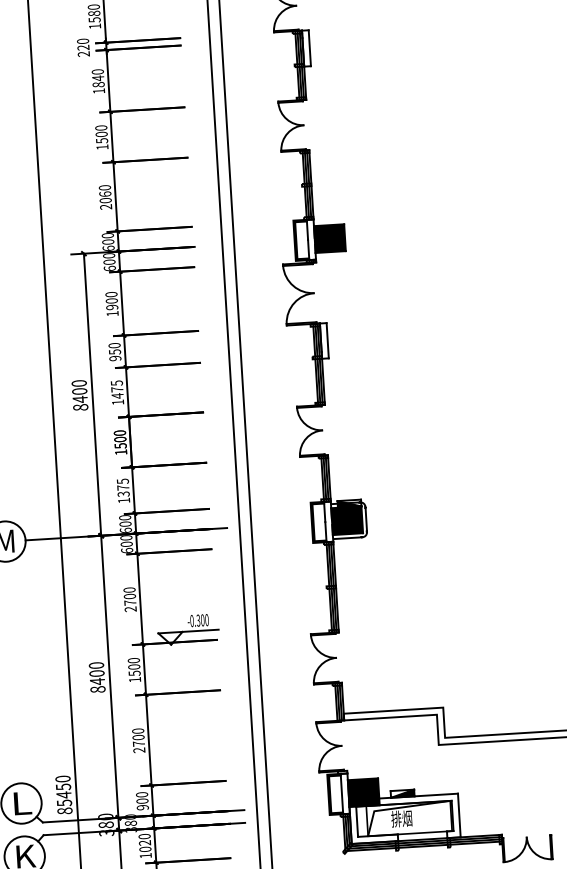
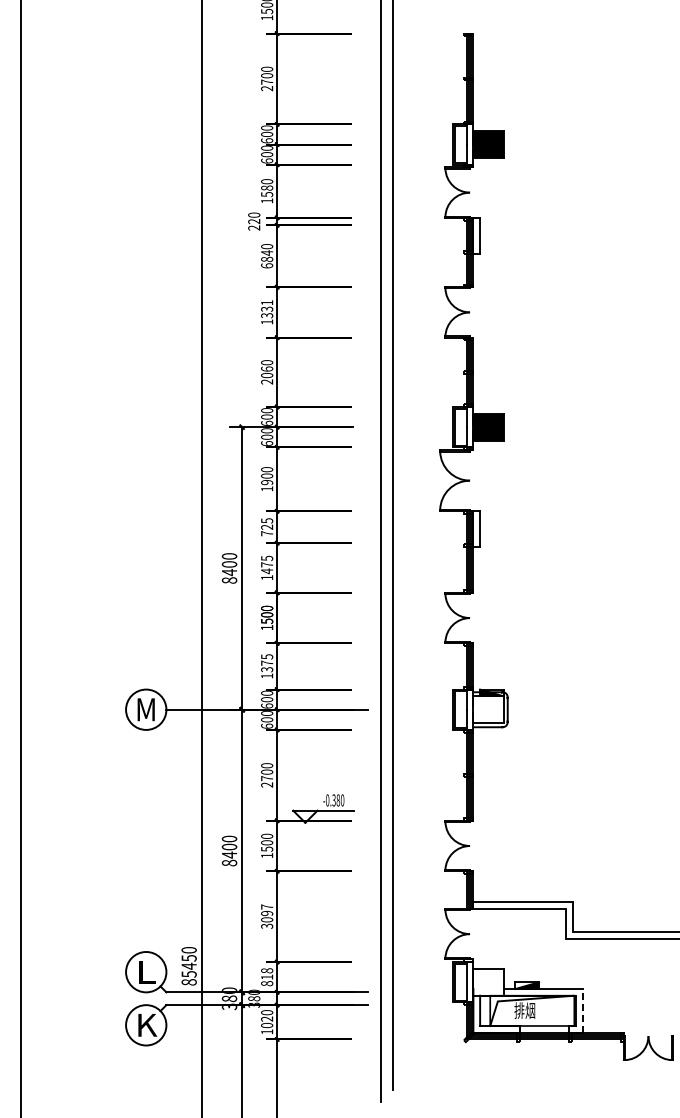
text: (99, 90) -> (267, 265), 1840 -> 6840
text: (102, 133) -> (267, 308), 1500 -> 1331
text: (115, 352) -> (267, 527), 950 -> 725
fill: (347, 520) -> (488, 709), removed
text: (202, 620) -> (338, 800), -0.300 -> -0.380
text: (139, 740) -> (267, 916), 2700 -> 3097
fill: (363, 791) -> (488, 981), removed
text: (142, 801) -> (267, 977), 900 -> 818
line: (459, 815) -> (582, 1010), solid -> dashed

